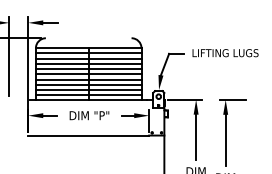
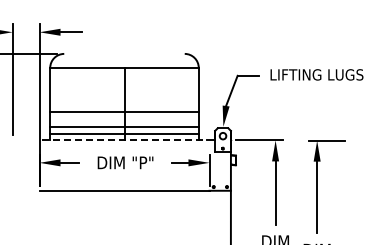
line: (88, 53) -> (124, 75), removed
line: (88, 58) -> (124, 82), removed
line: (88, 64) -> (124, 90), removed
line: (88, 69) -> (124, 97), removed
line: (88, 74) -> (124, 104), removed
line: (88, 84) -> (124, 119), removed
line: (88, 99) -> (124, 140), solid -> dashed

